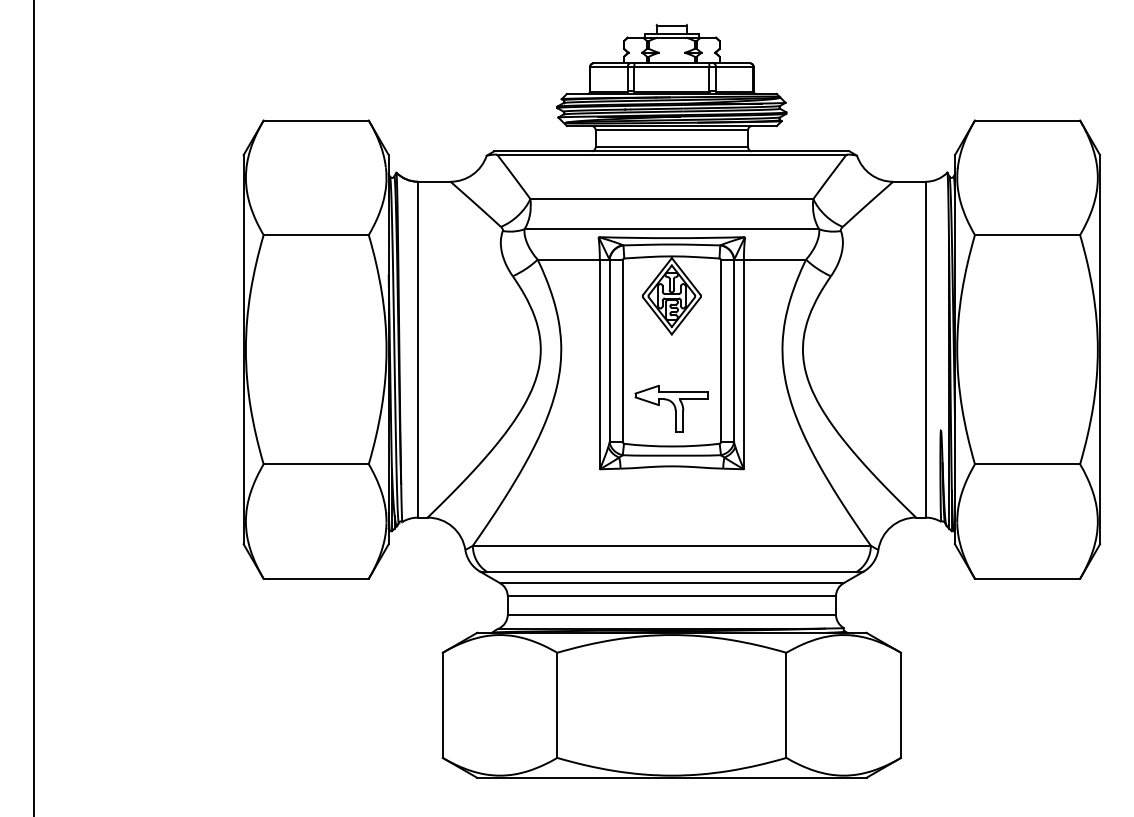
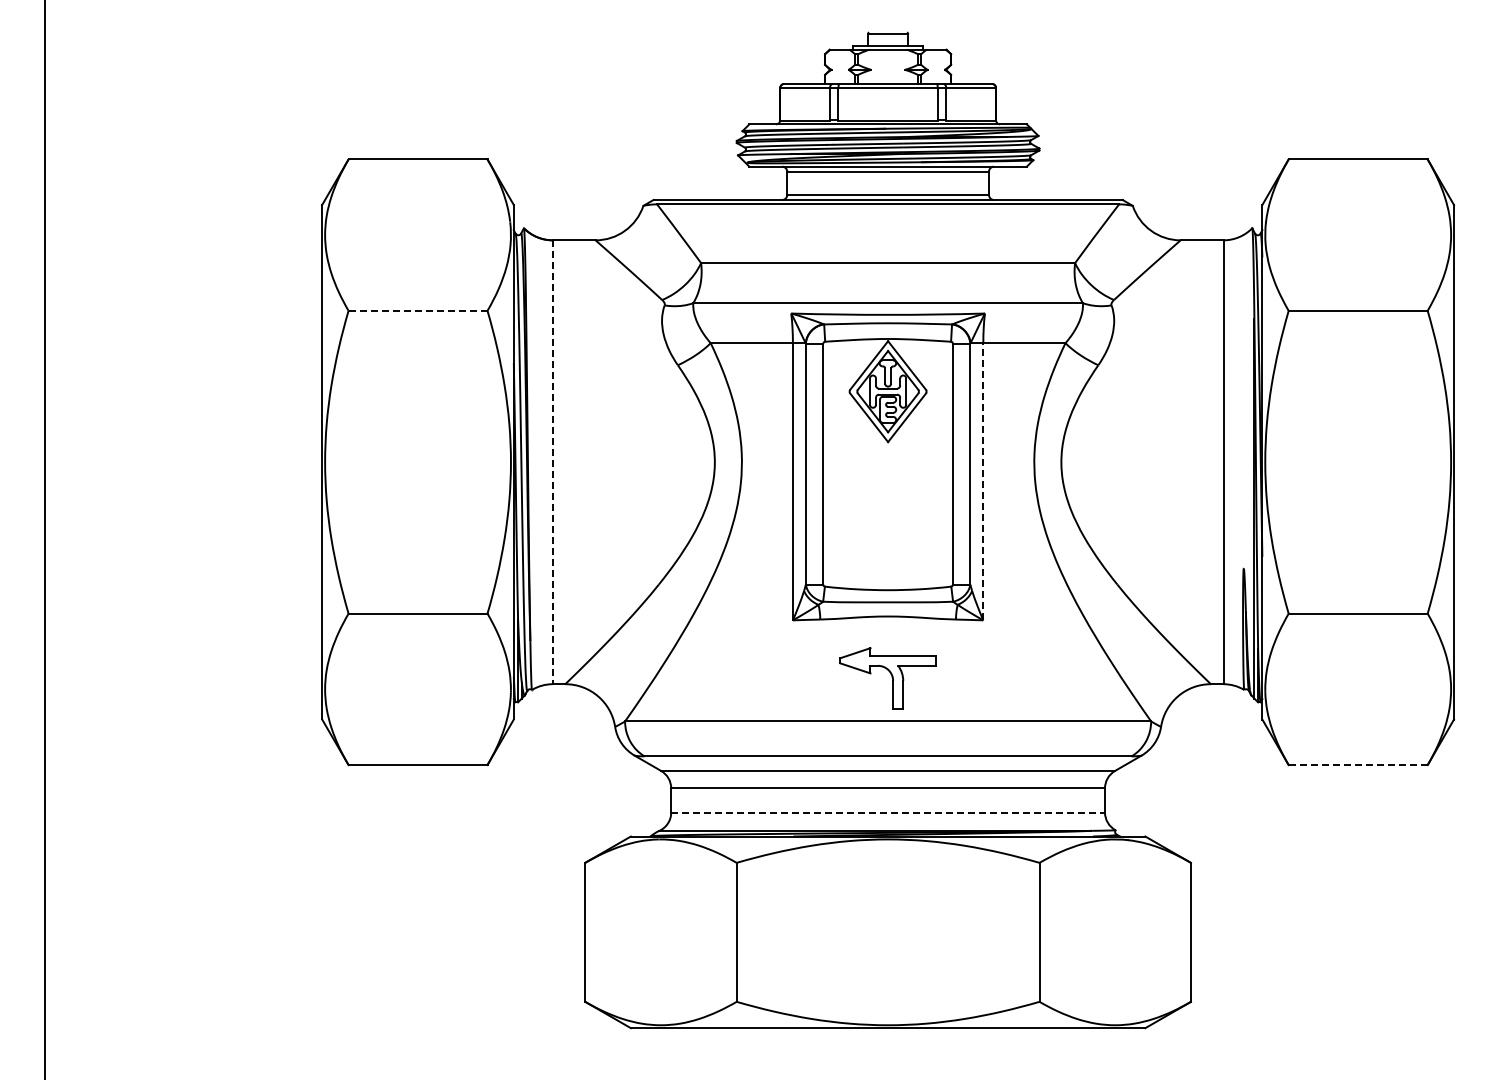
line: (316, 234) -> (418, 310), solid -> dashed
line: (417, 349) -> (552, 462), solid -> dashed
line: (744, 364) -> (983, 481), solid -> dashed
part: (671, 408) -> (887, 678), moved
line: (1027, 579) -> (1357, 765), solid -> dashed
line: (672, 614) -> (888, 812), solid -> dashed

